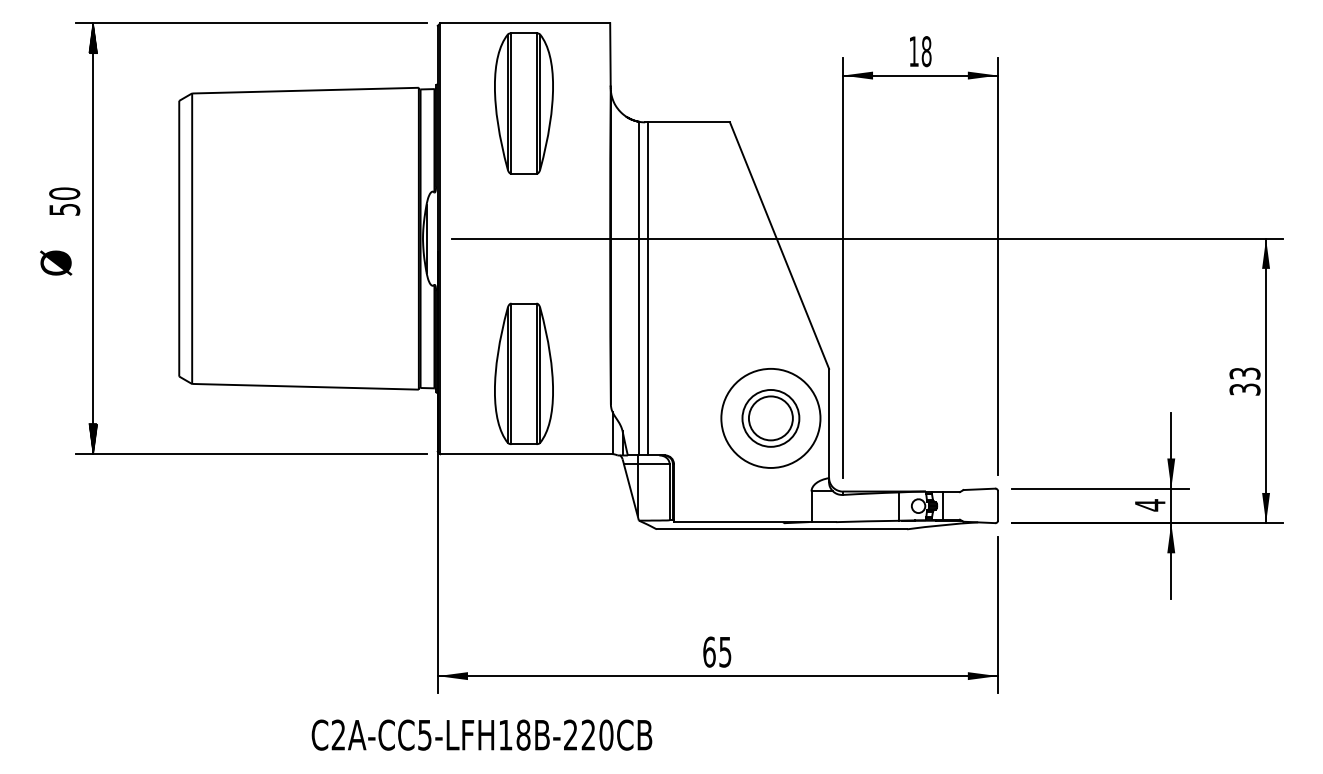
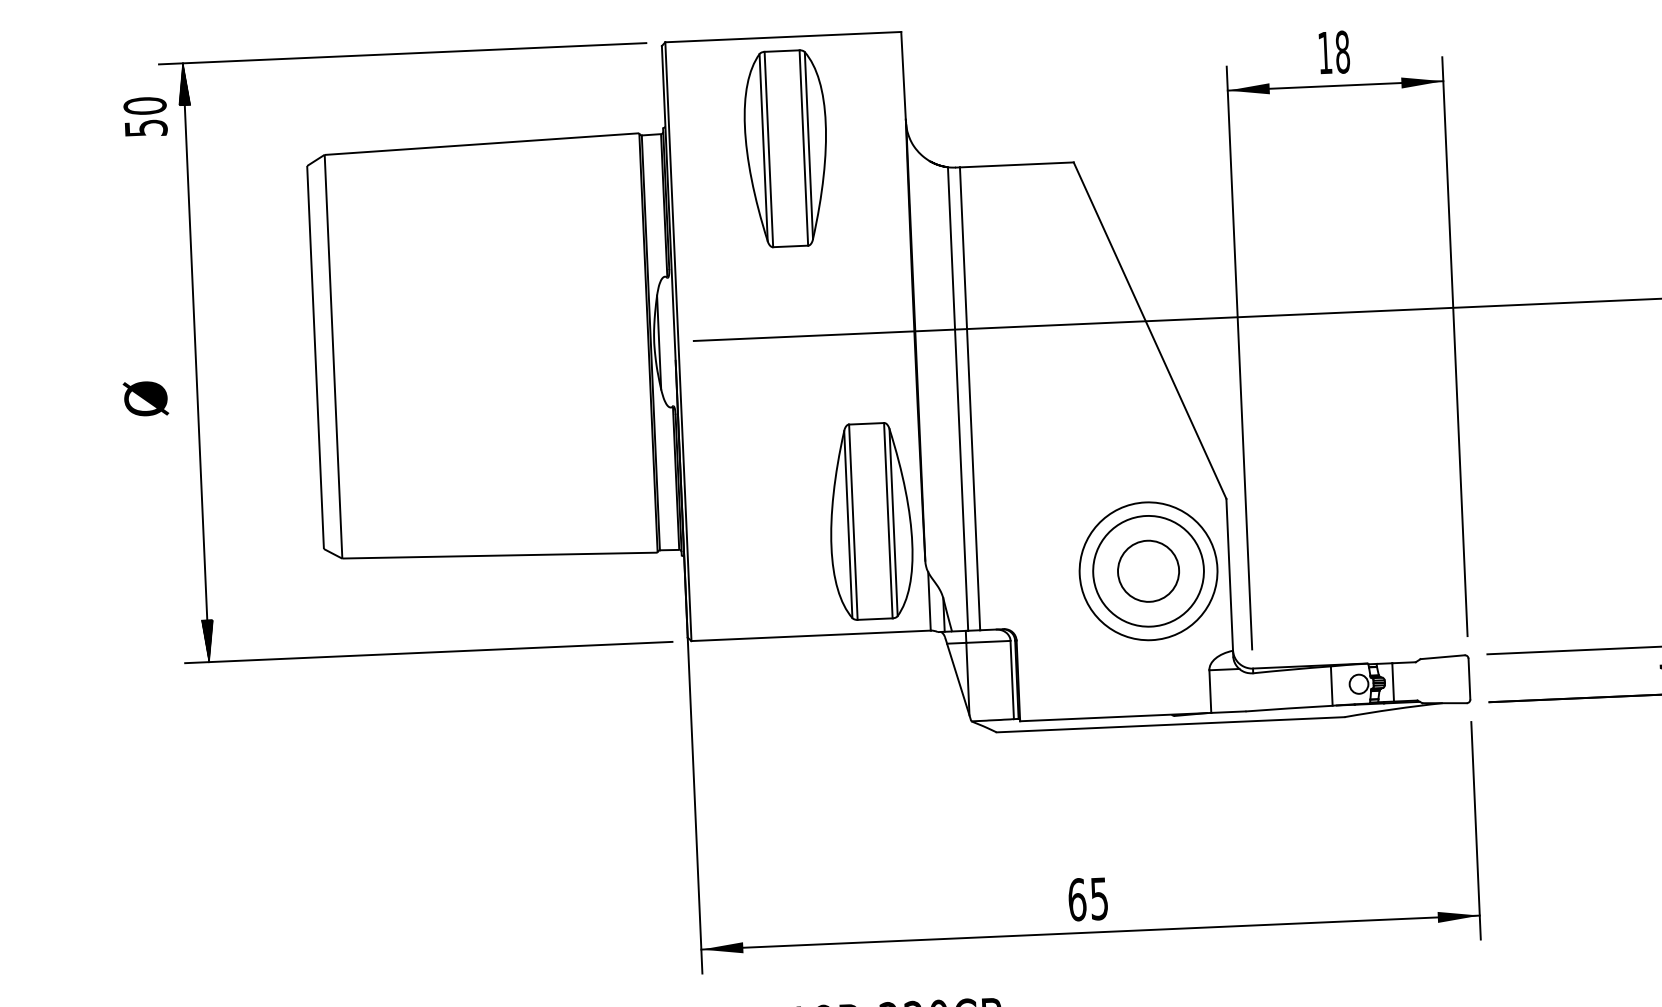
text: (64, 201) -> (145, 116), moved
part: (523, 373) -> (870, 520), moved
circle: (770, 417) -> (1147, 570), size x1.4

